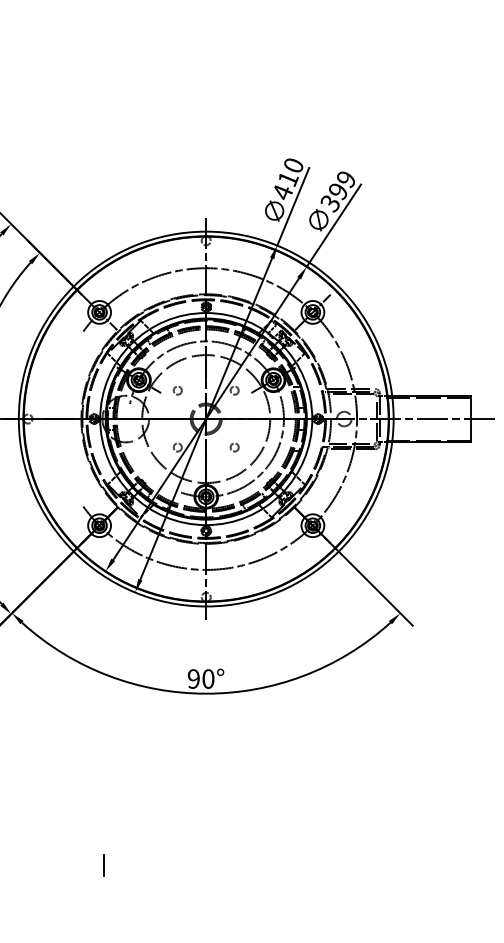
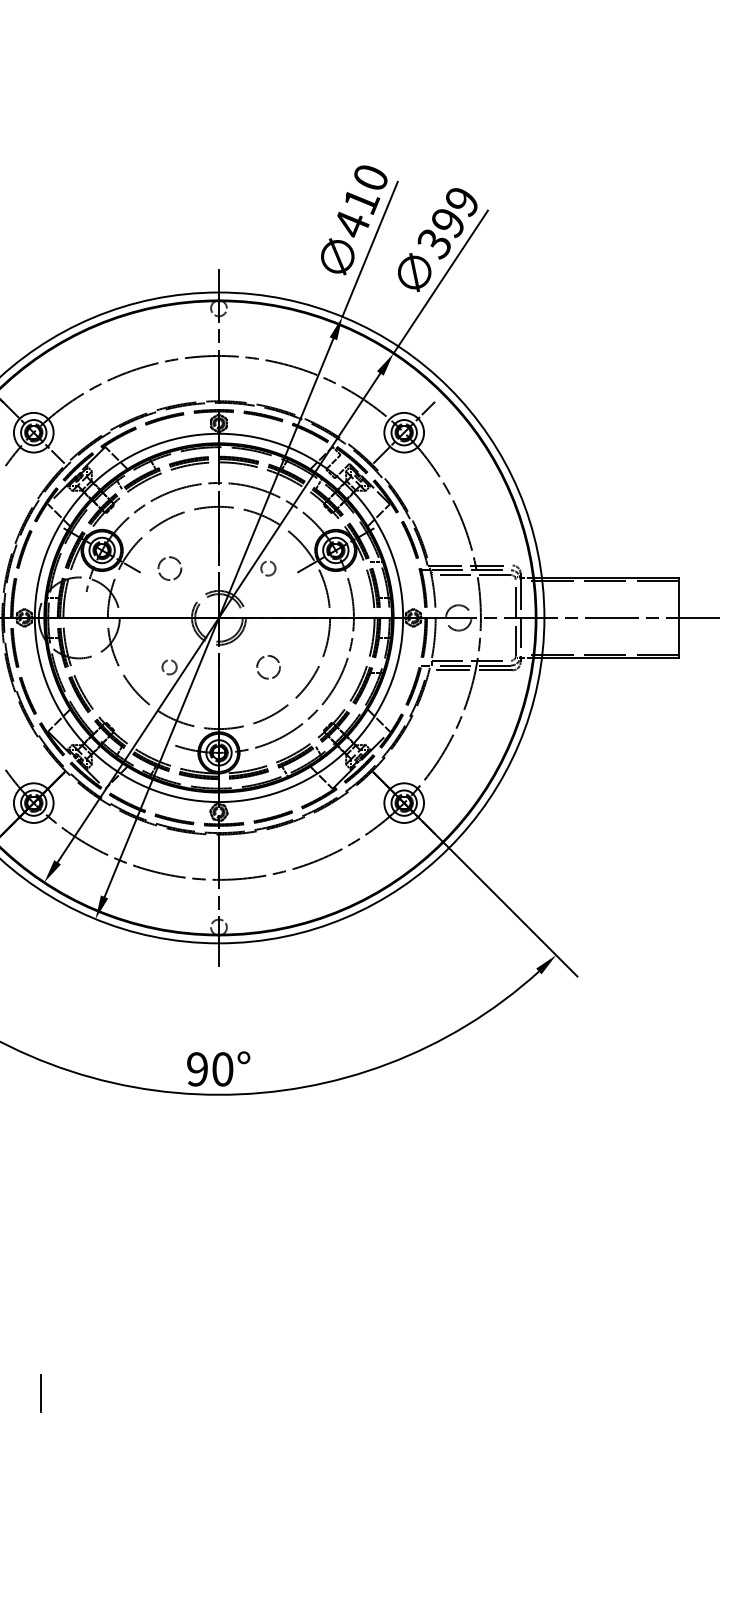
circle: (177, 390) -> (169, 568), size x1.6
circle: (234, 447) -> (268, 667), size x1.6

